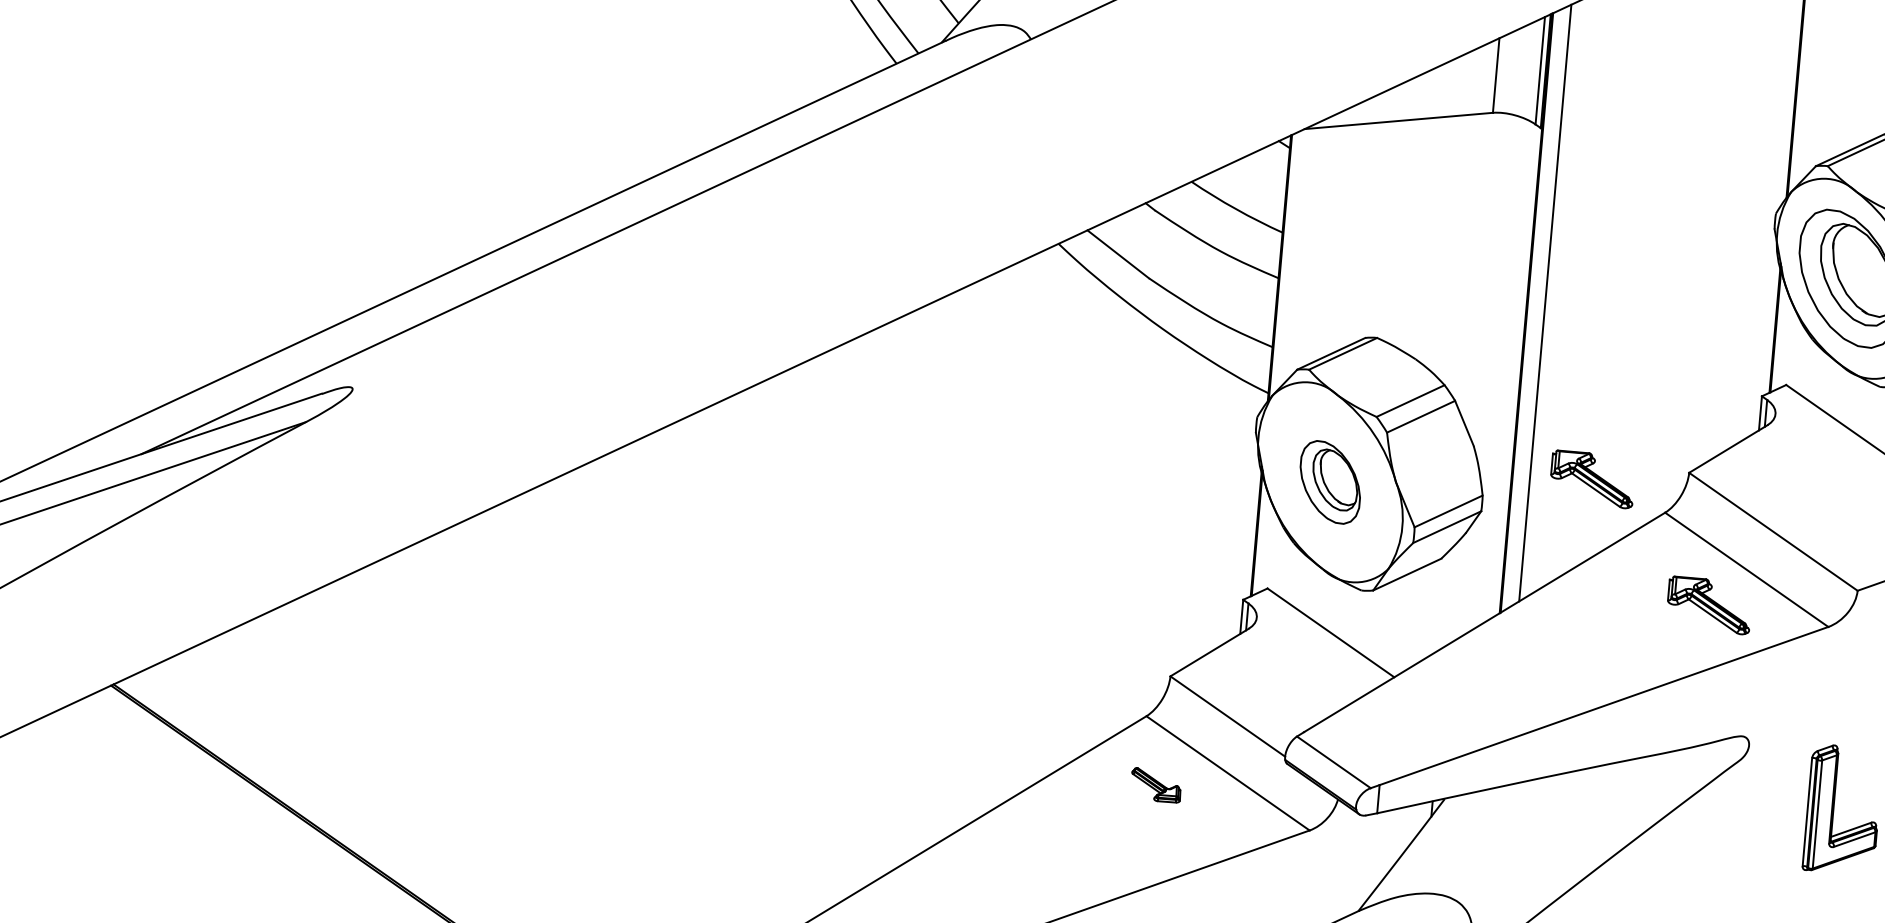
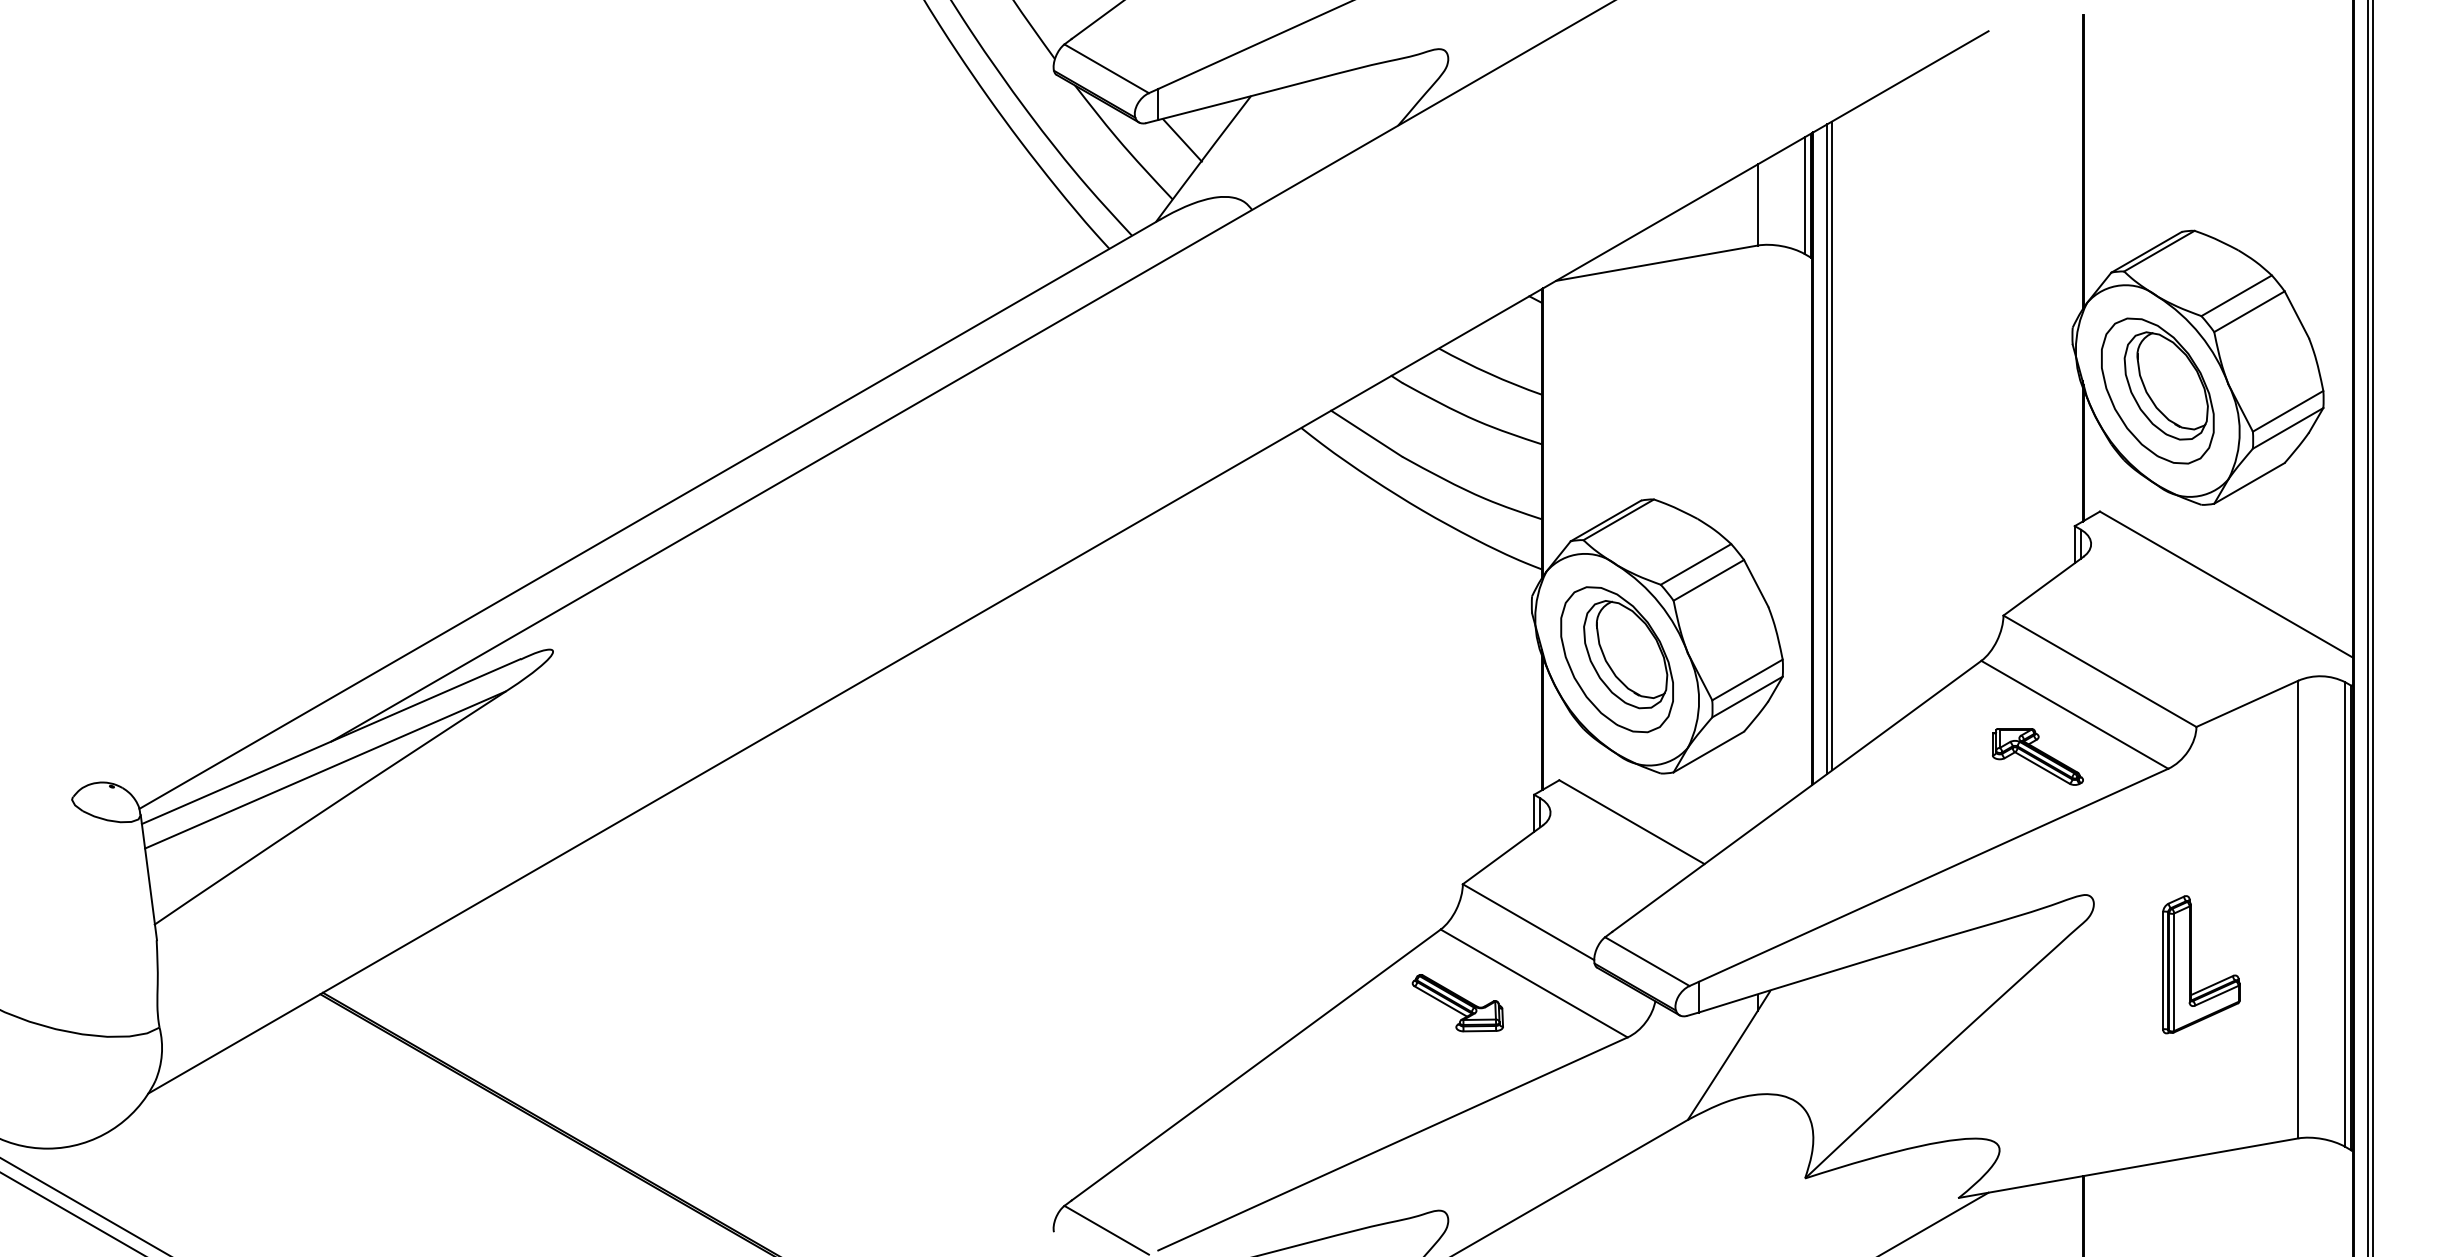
line: (1540, 305) -> (1827, 449), added
part: (1592, 479) -> (1899, 631), removed
part: (1329, 482) -> (1616, 659), size x1.67
part: (1155, 785) -> (1457, 1003), size x1.67

